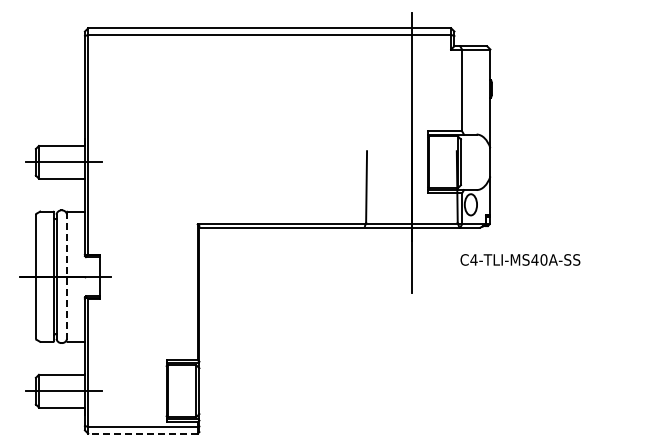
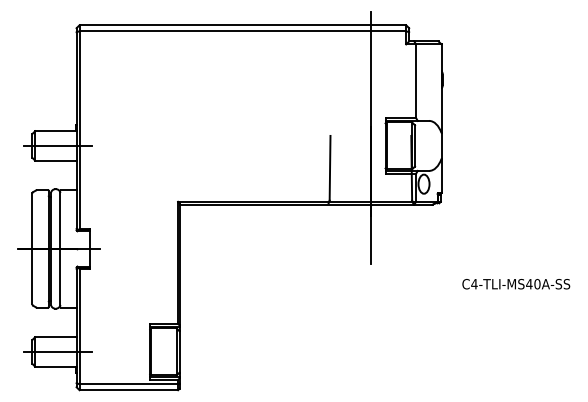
text: (520, 259) -> (516, 283), moved
line: (66, 276) -> (59, 248), dashed -> solid
line: (143, 433) -> (129, 390), dashed -> solid

